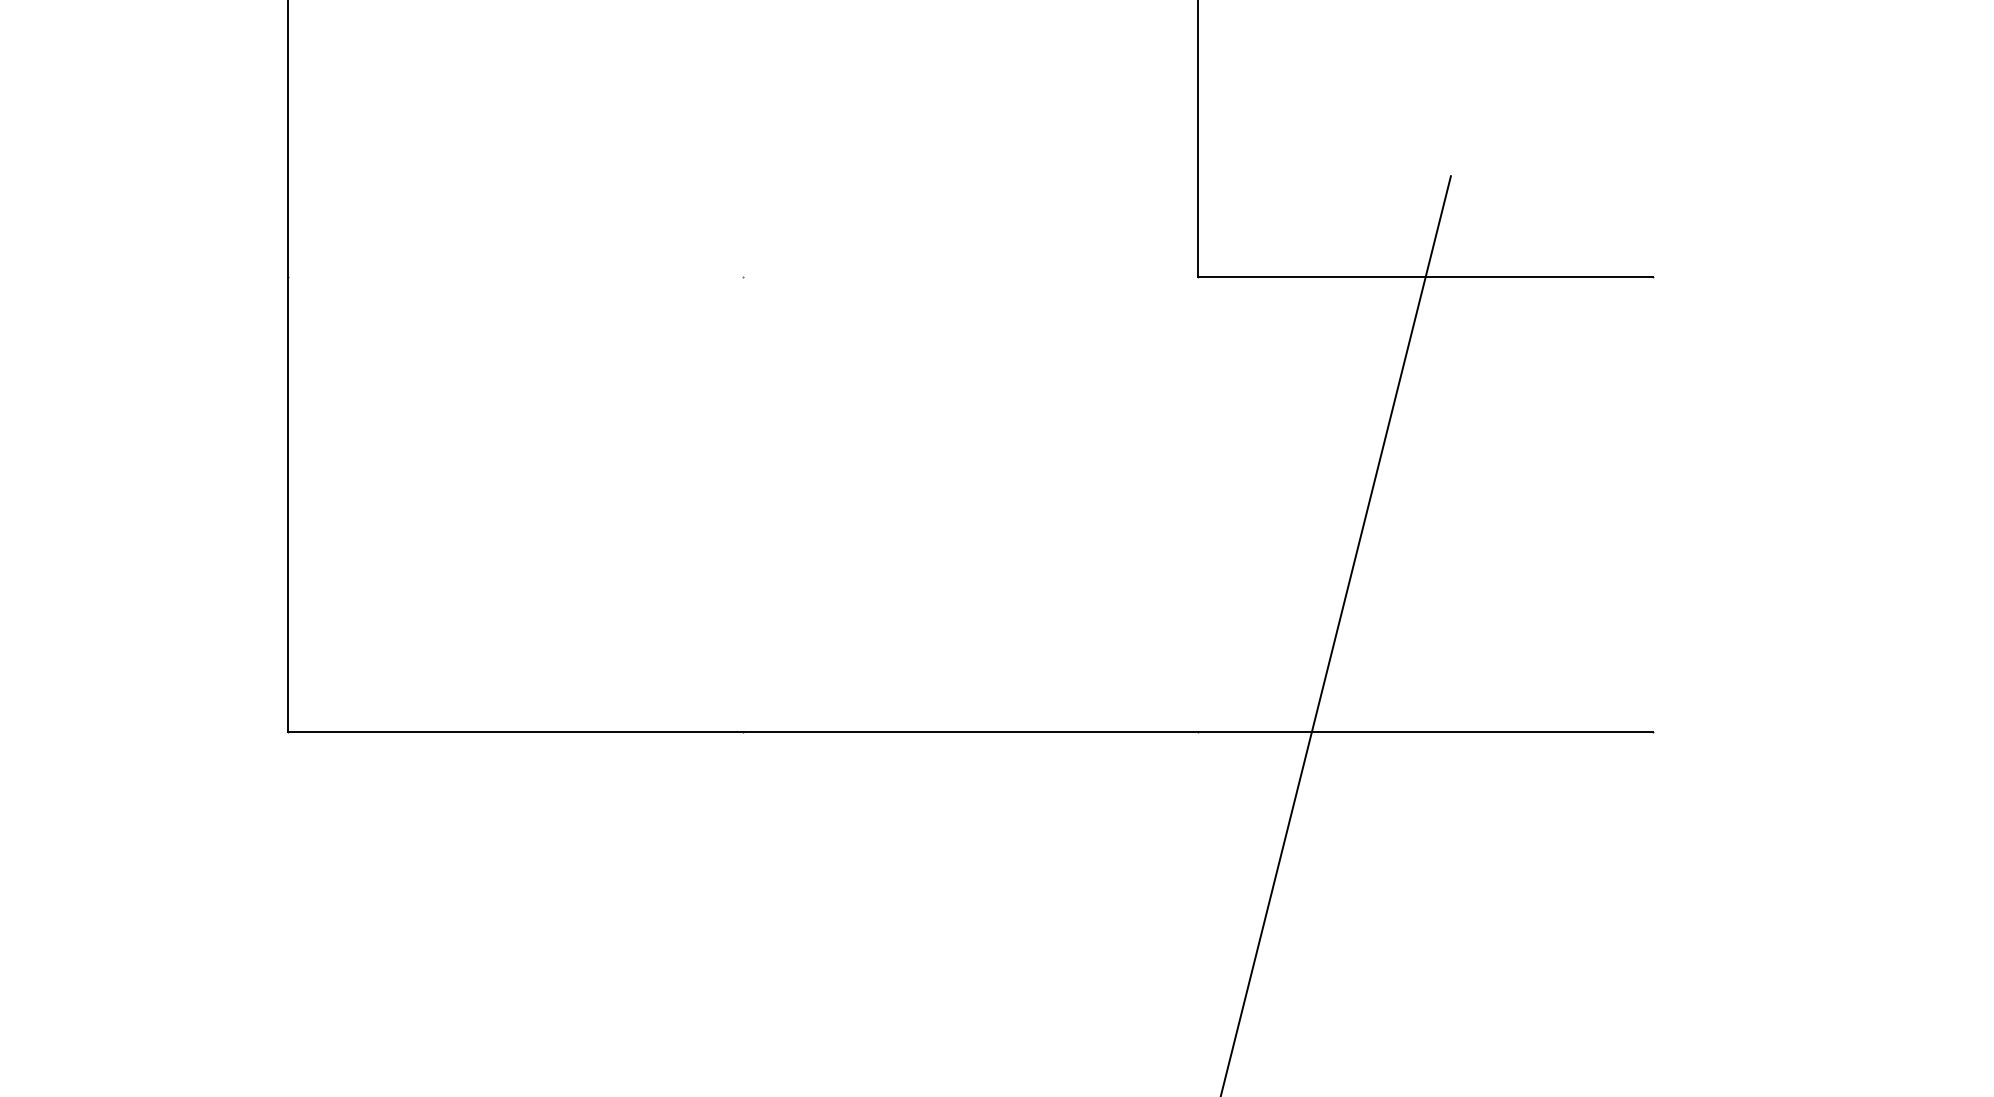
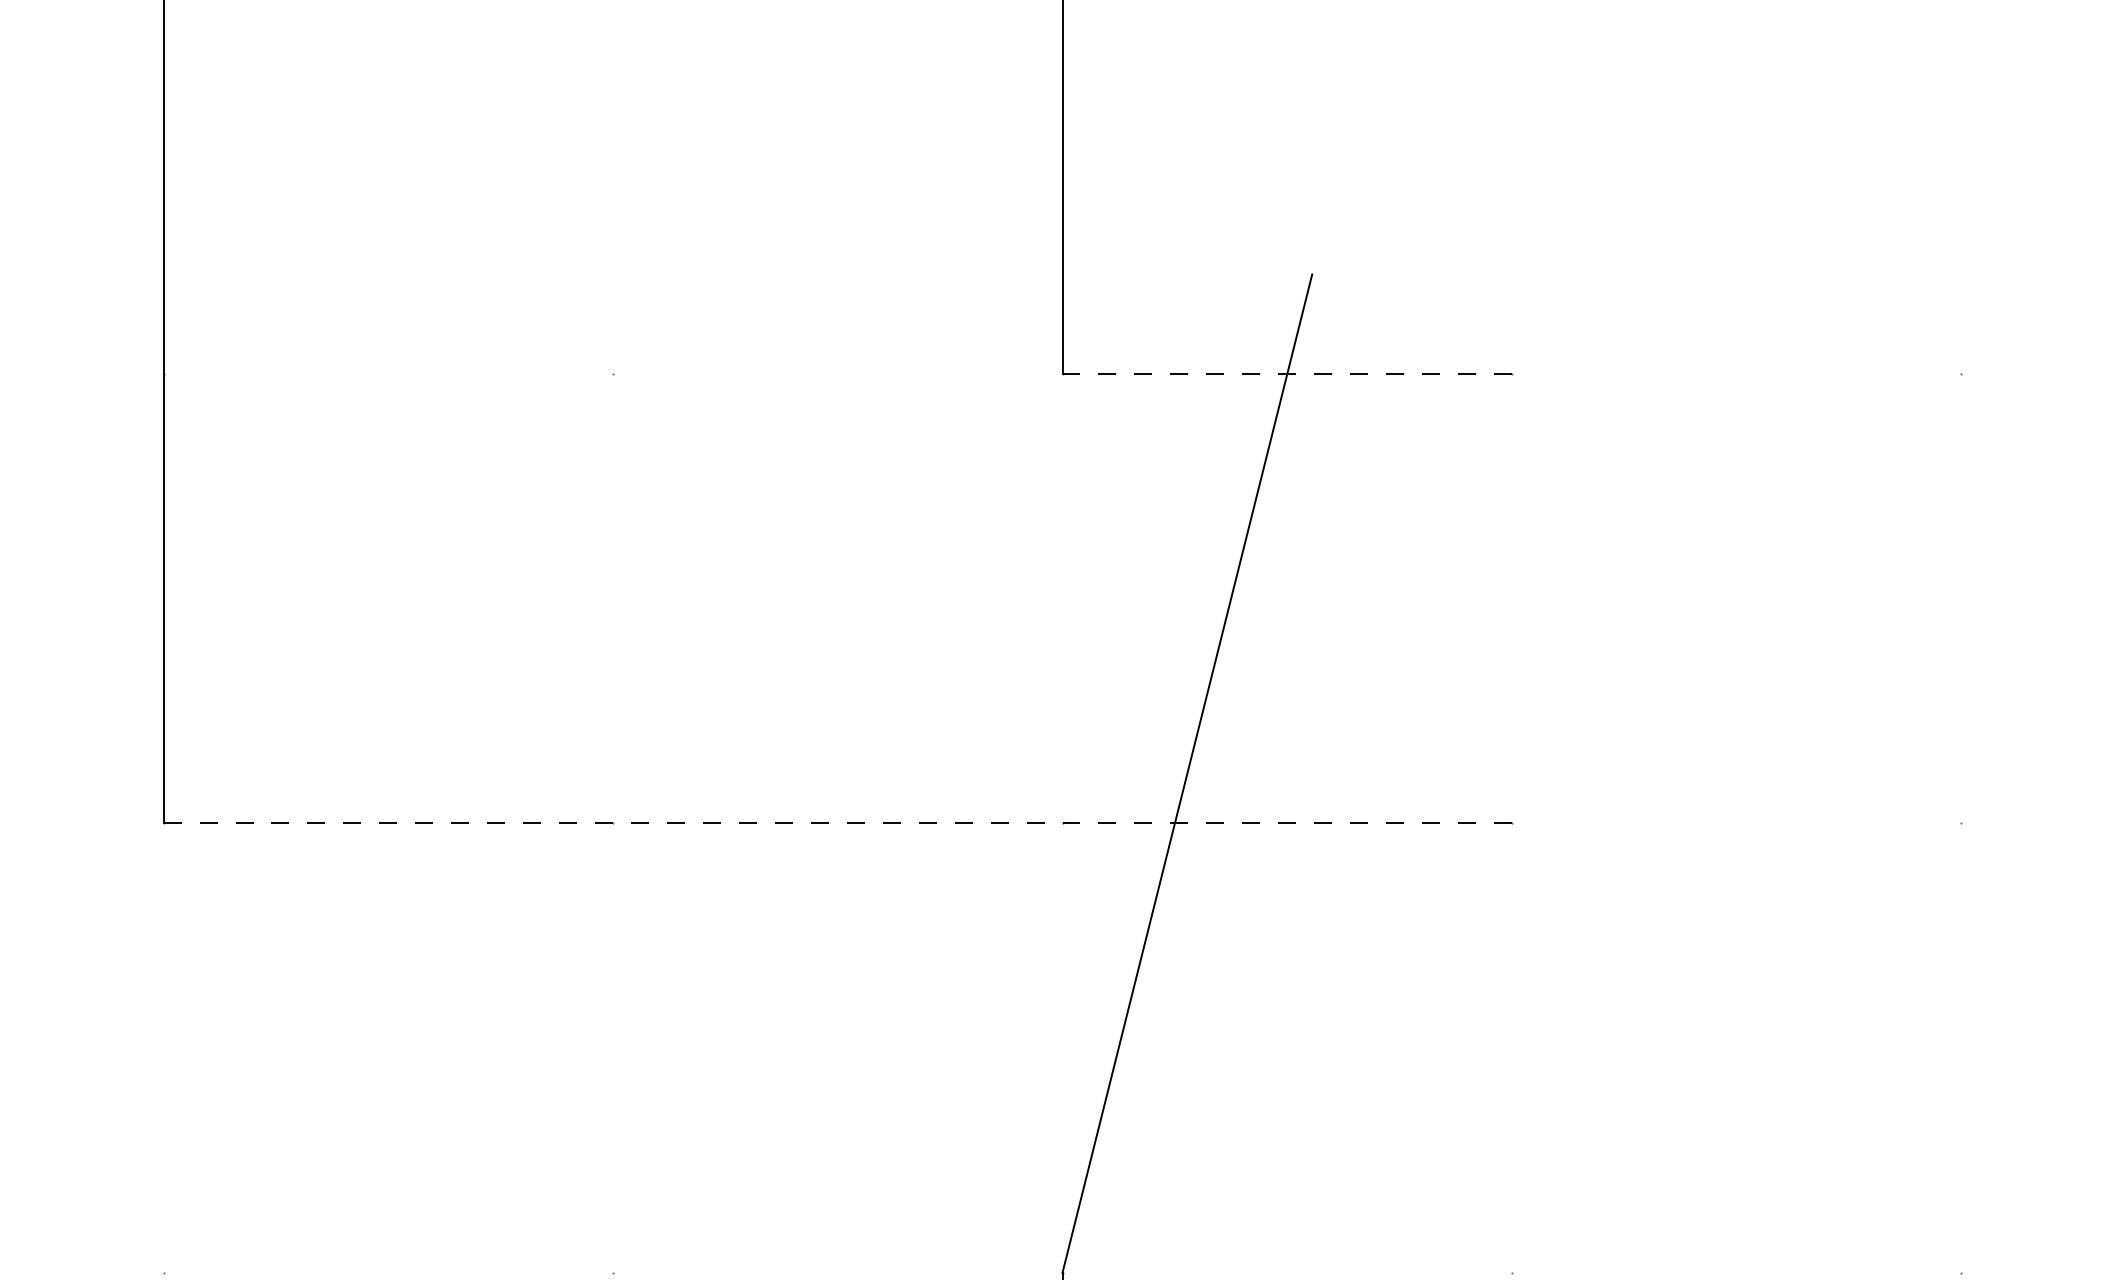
line: (1425, 277) -> (1287, 374), solid -> dashed
line: (971, 732) -> (838, 823), solid -> dashed

